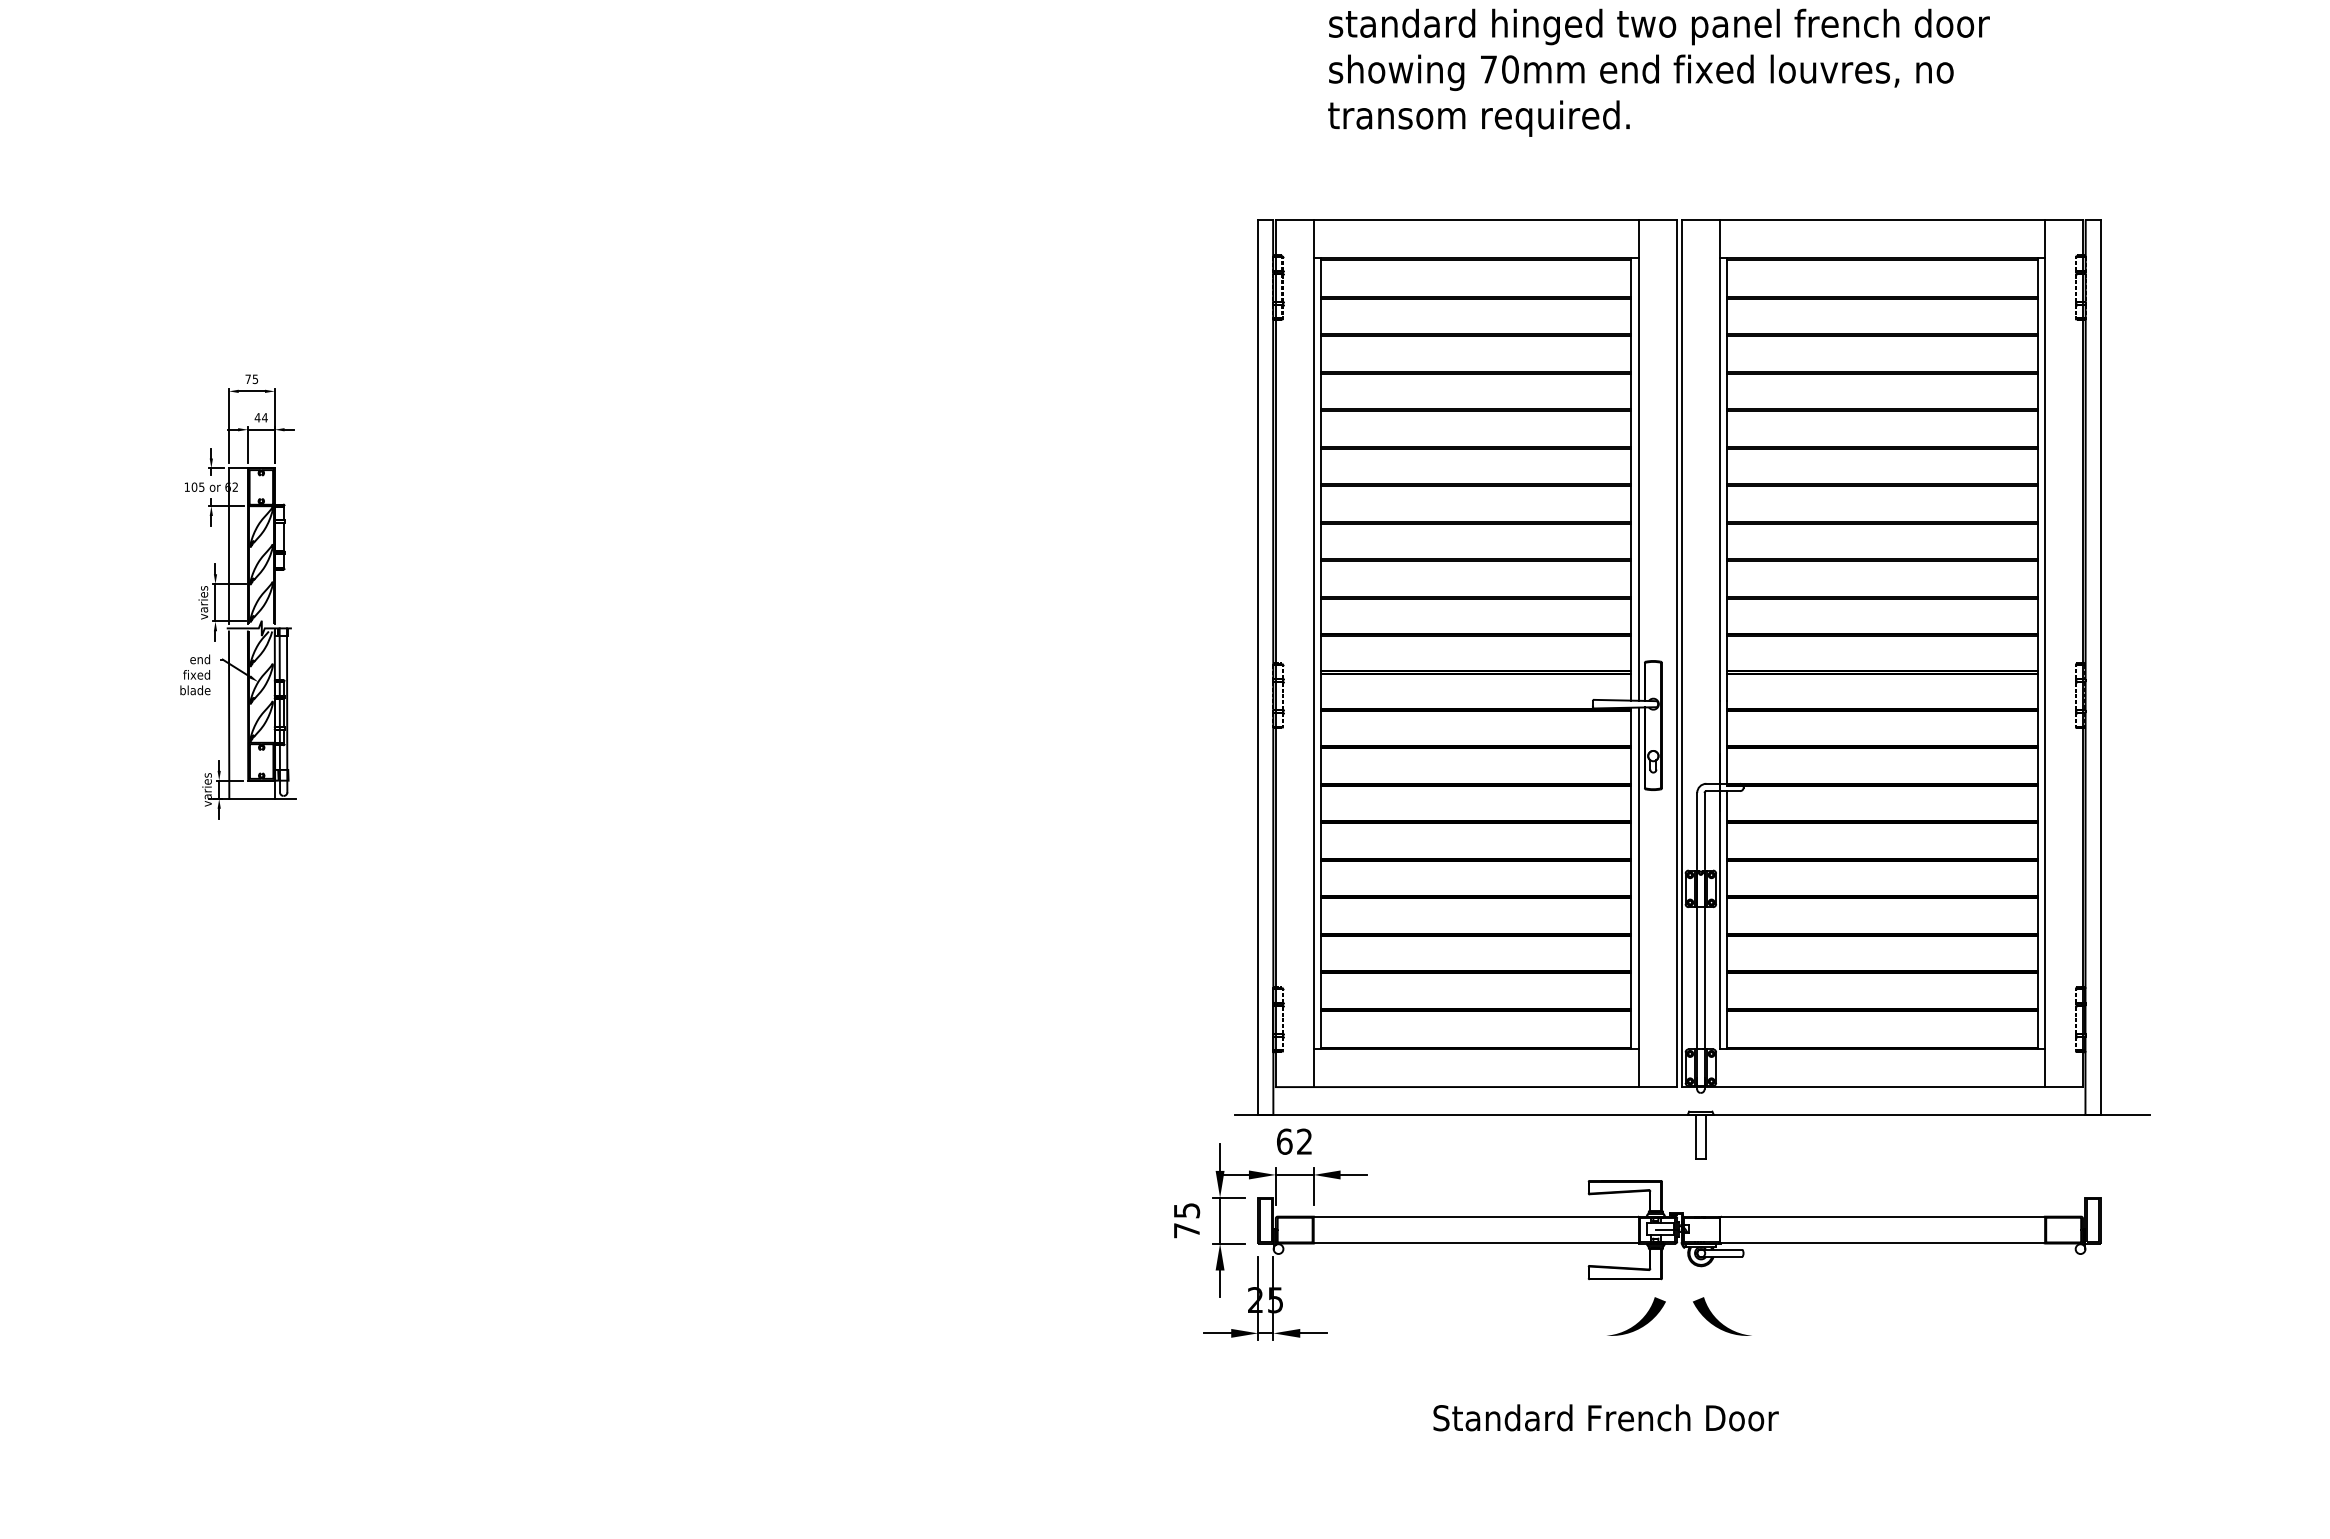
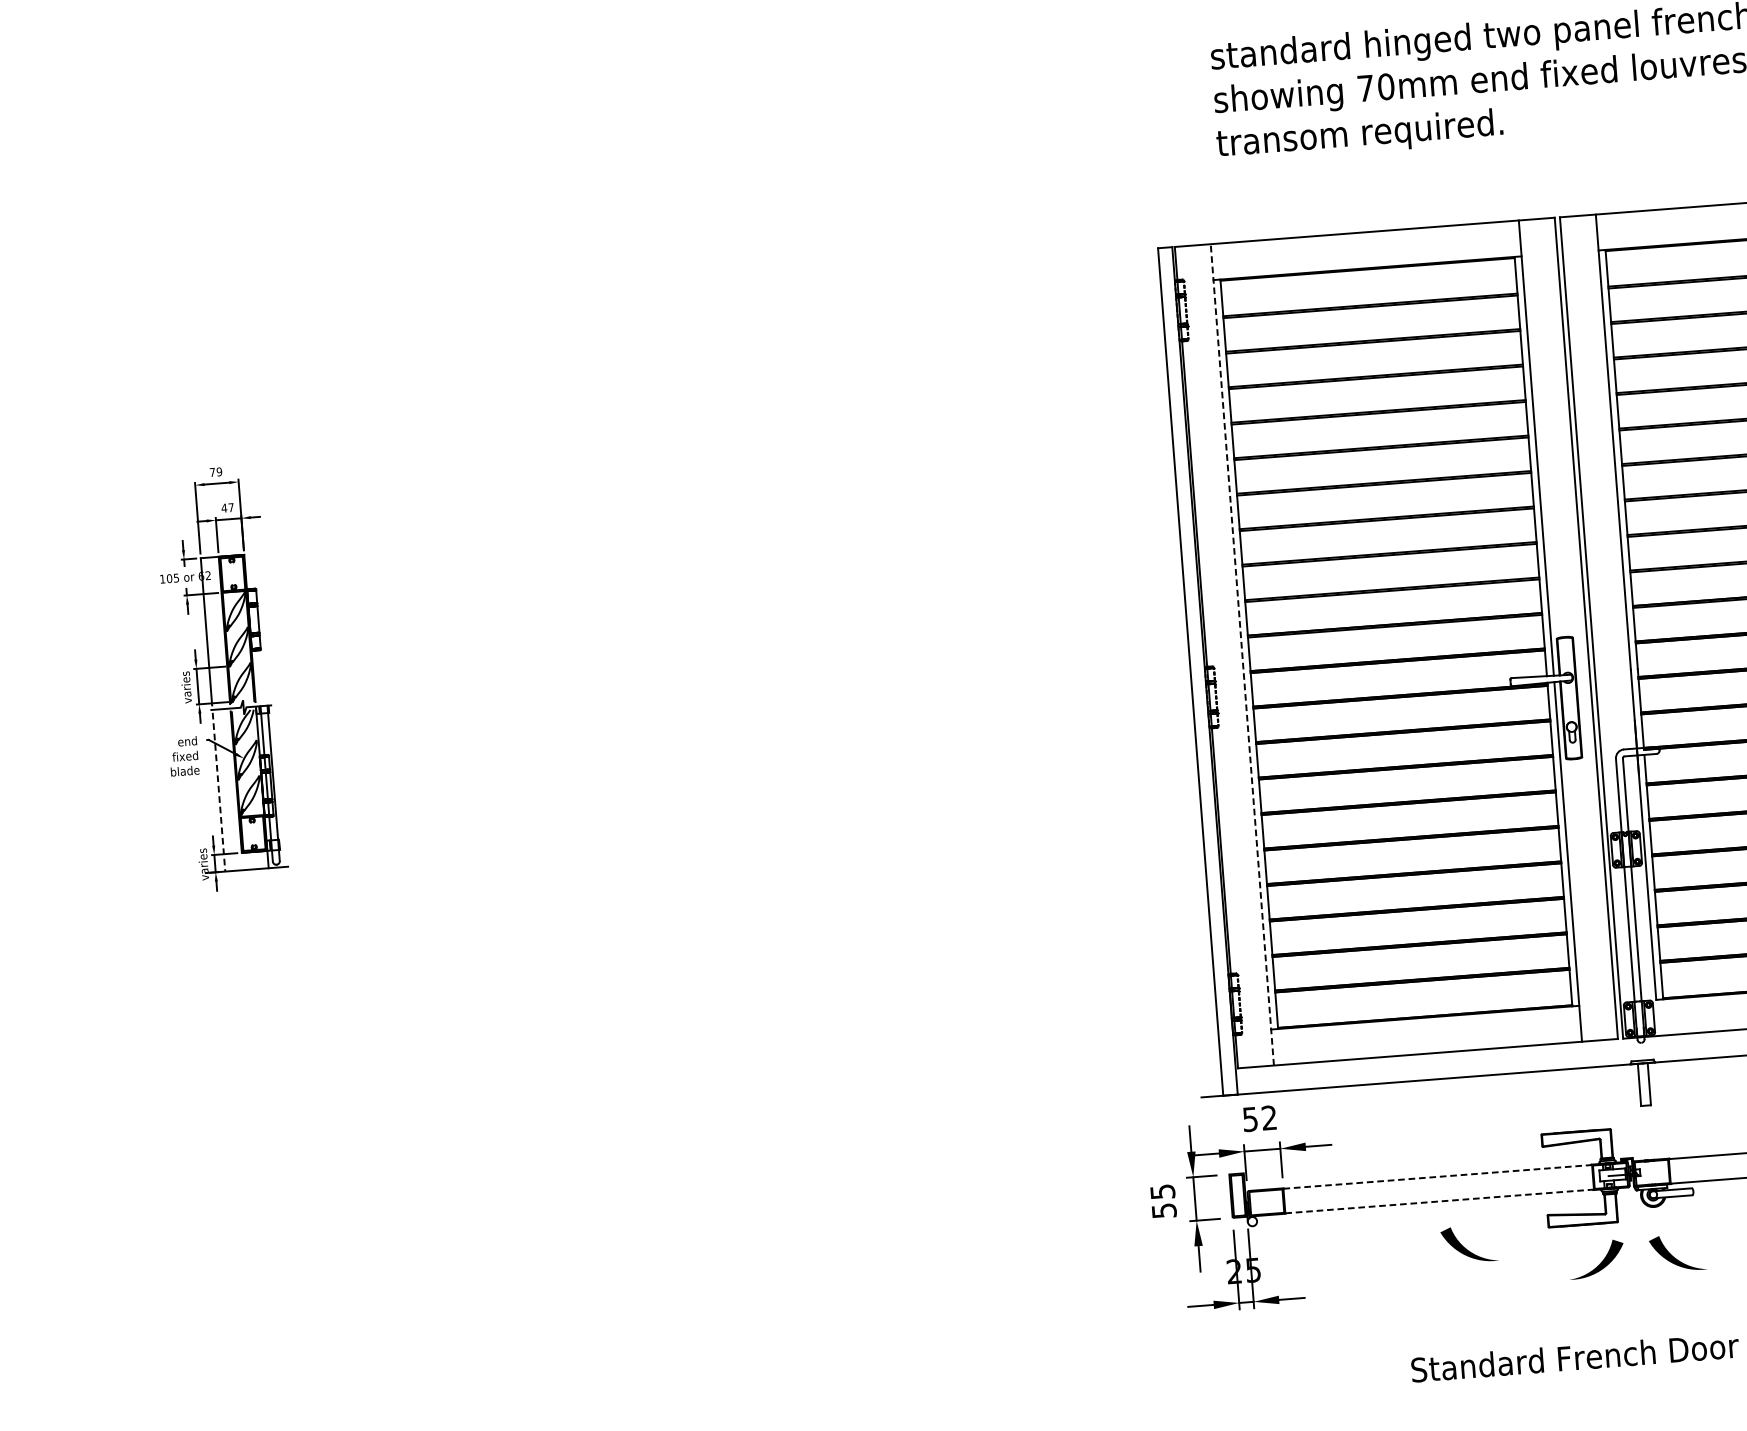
text: (255, 378) -> (219, 471), 75 -> 79
text: (264, 417) -> (230, 507), 44 -> 47
line: (1313, 653) -> (1242, 654), solid -> dashed
line: (229, 715) -> (219, 792), solid -> dashed
text: (1284, 1141) -> (1250, 1119), 62 -> 52
line: (1476, 1217) -> (1437, 1177), solid -> dashed
text: (1187, 1230) -> (1164, 1210), 75 -> 55
line: (1476, 1243) -> (1439, 1201), solid -> dashed
curve: (1500, 1294) -> (1466, 1248), added

